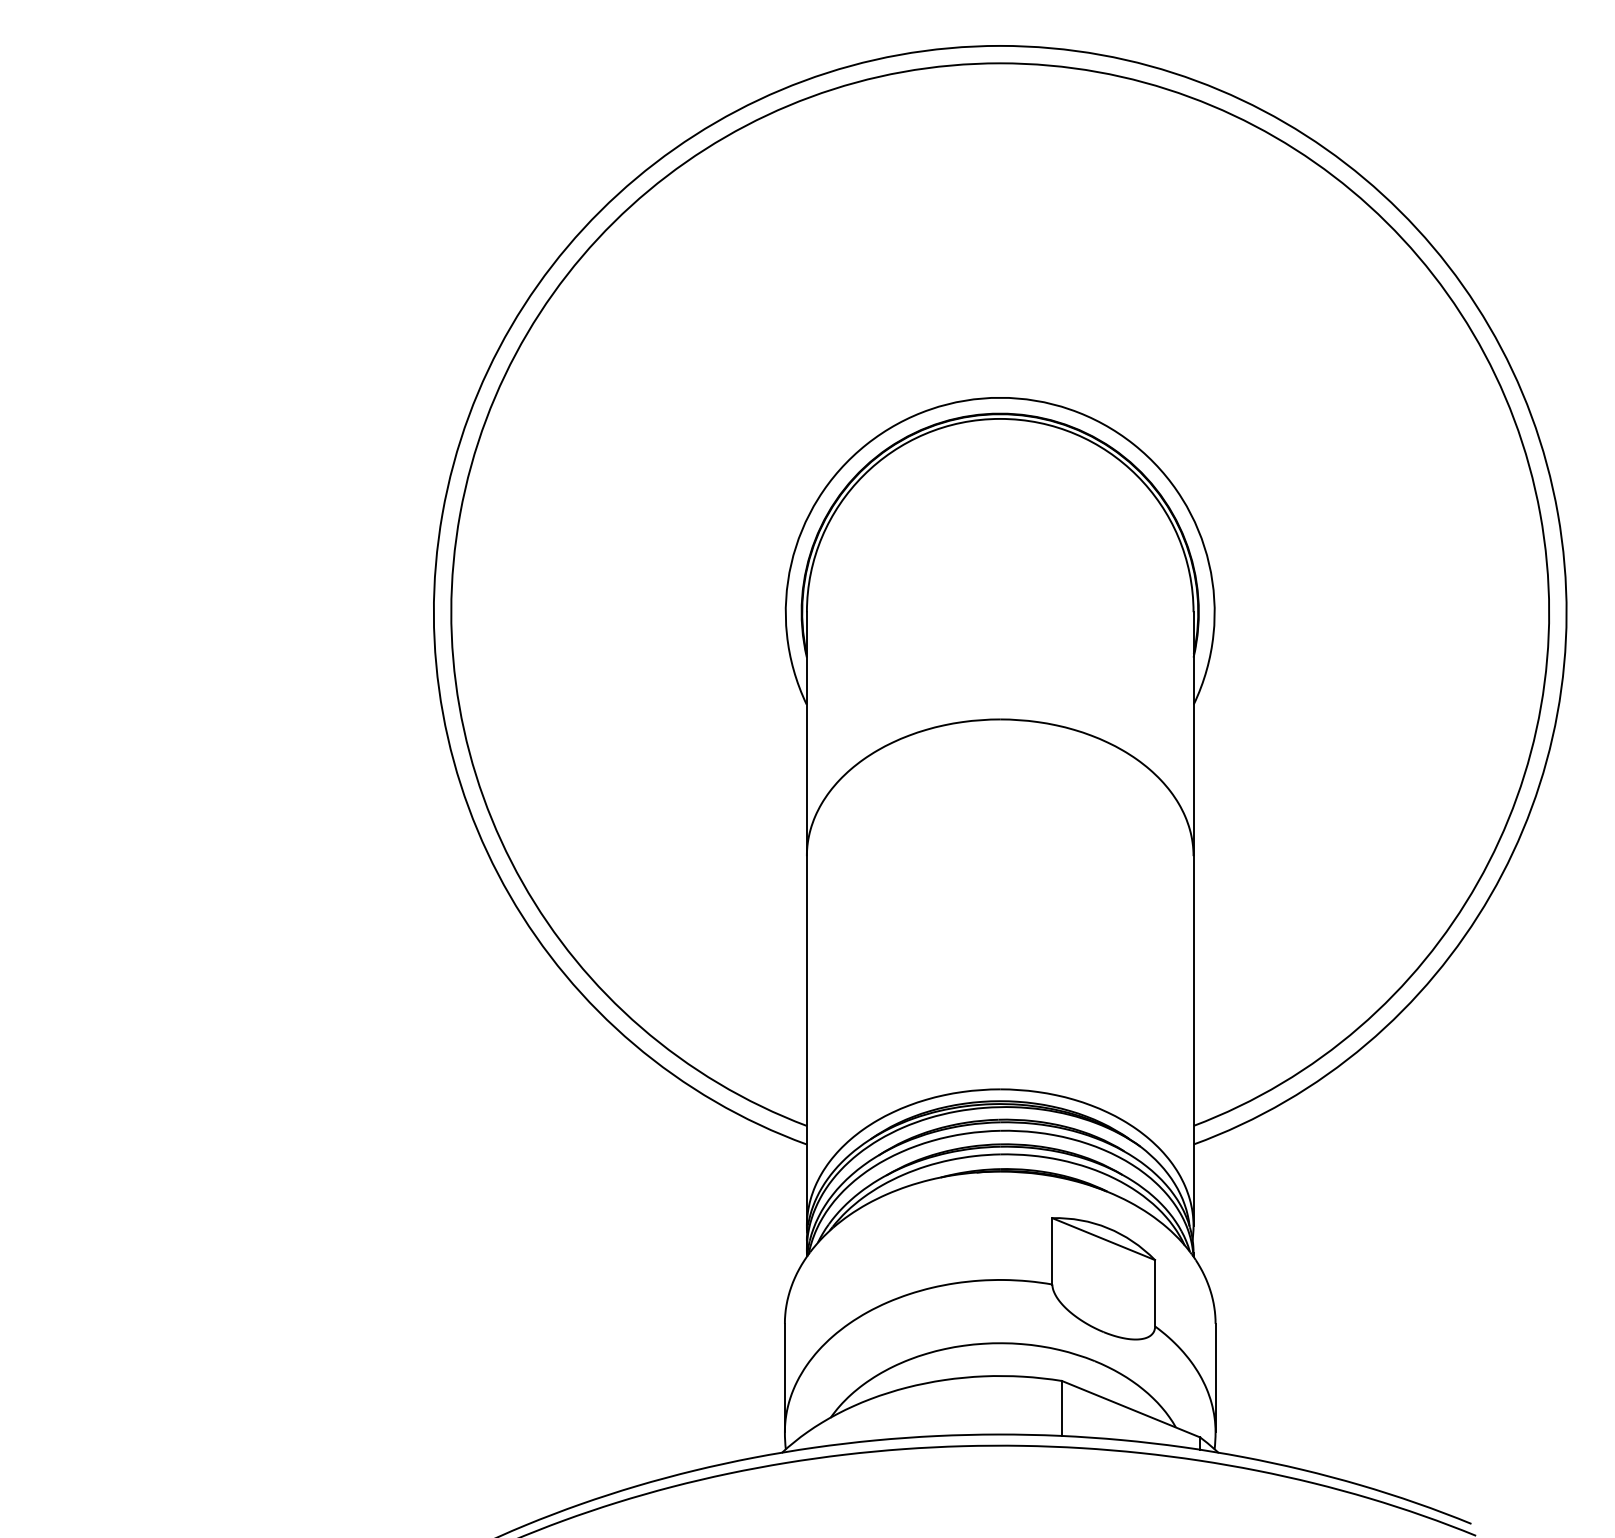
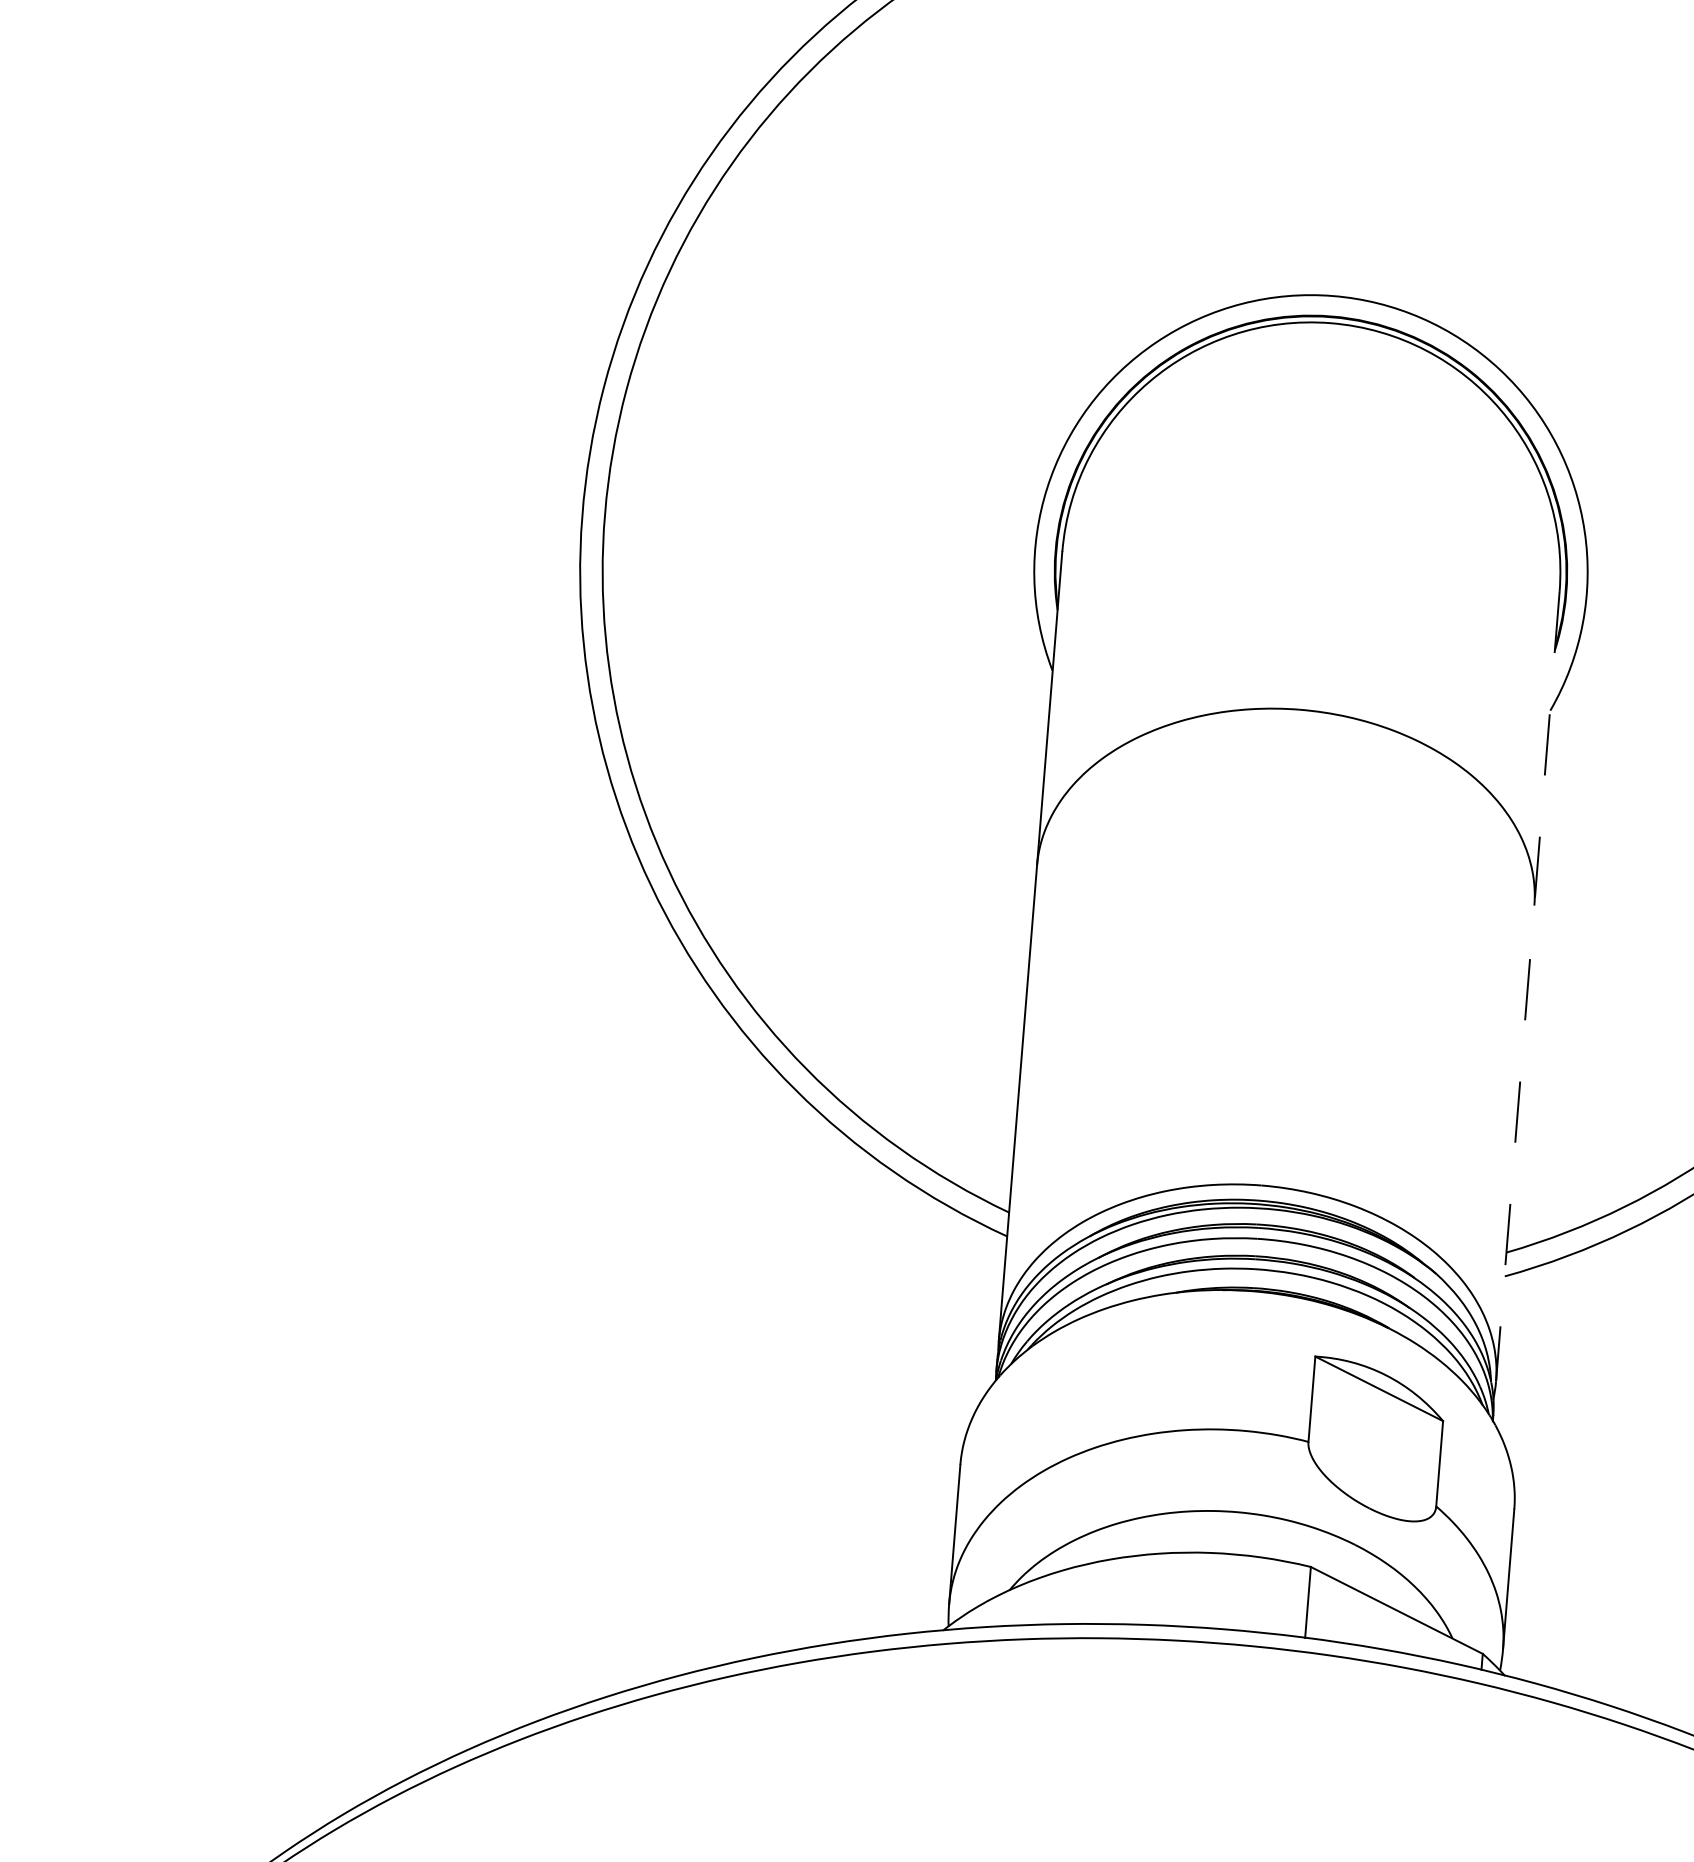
line: (1193, 919) -> (1527, 987), solid -> dashed

